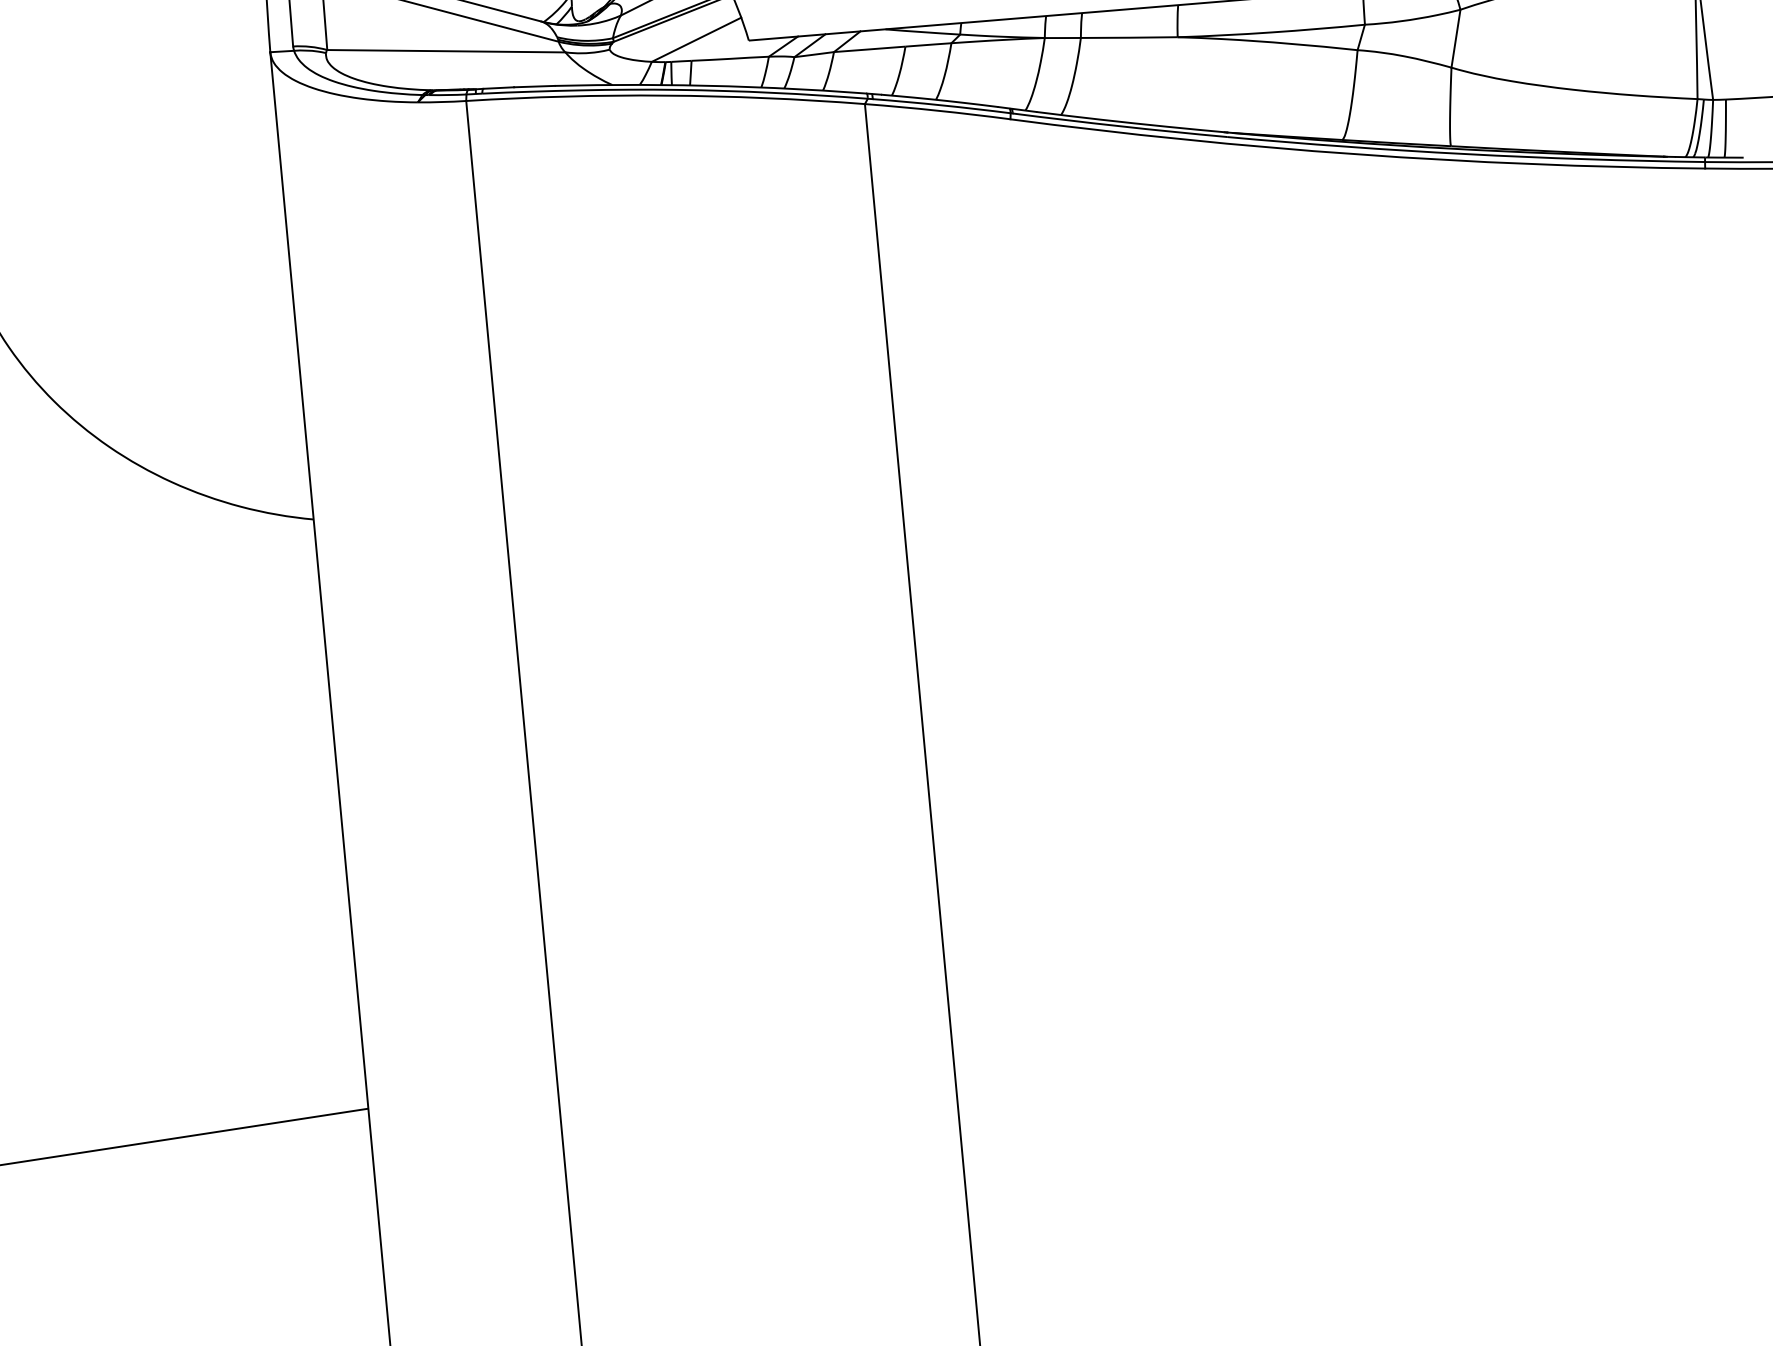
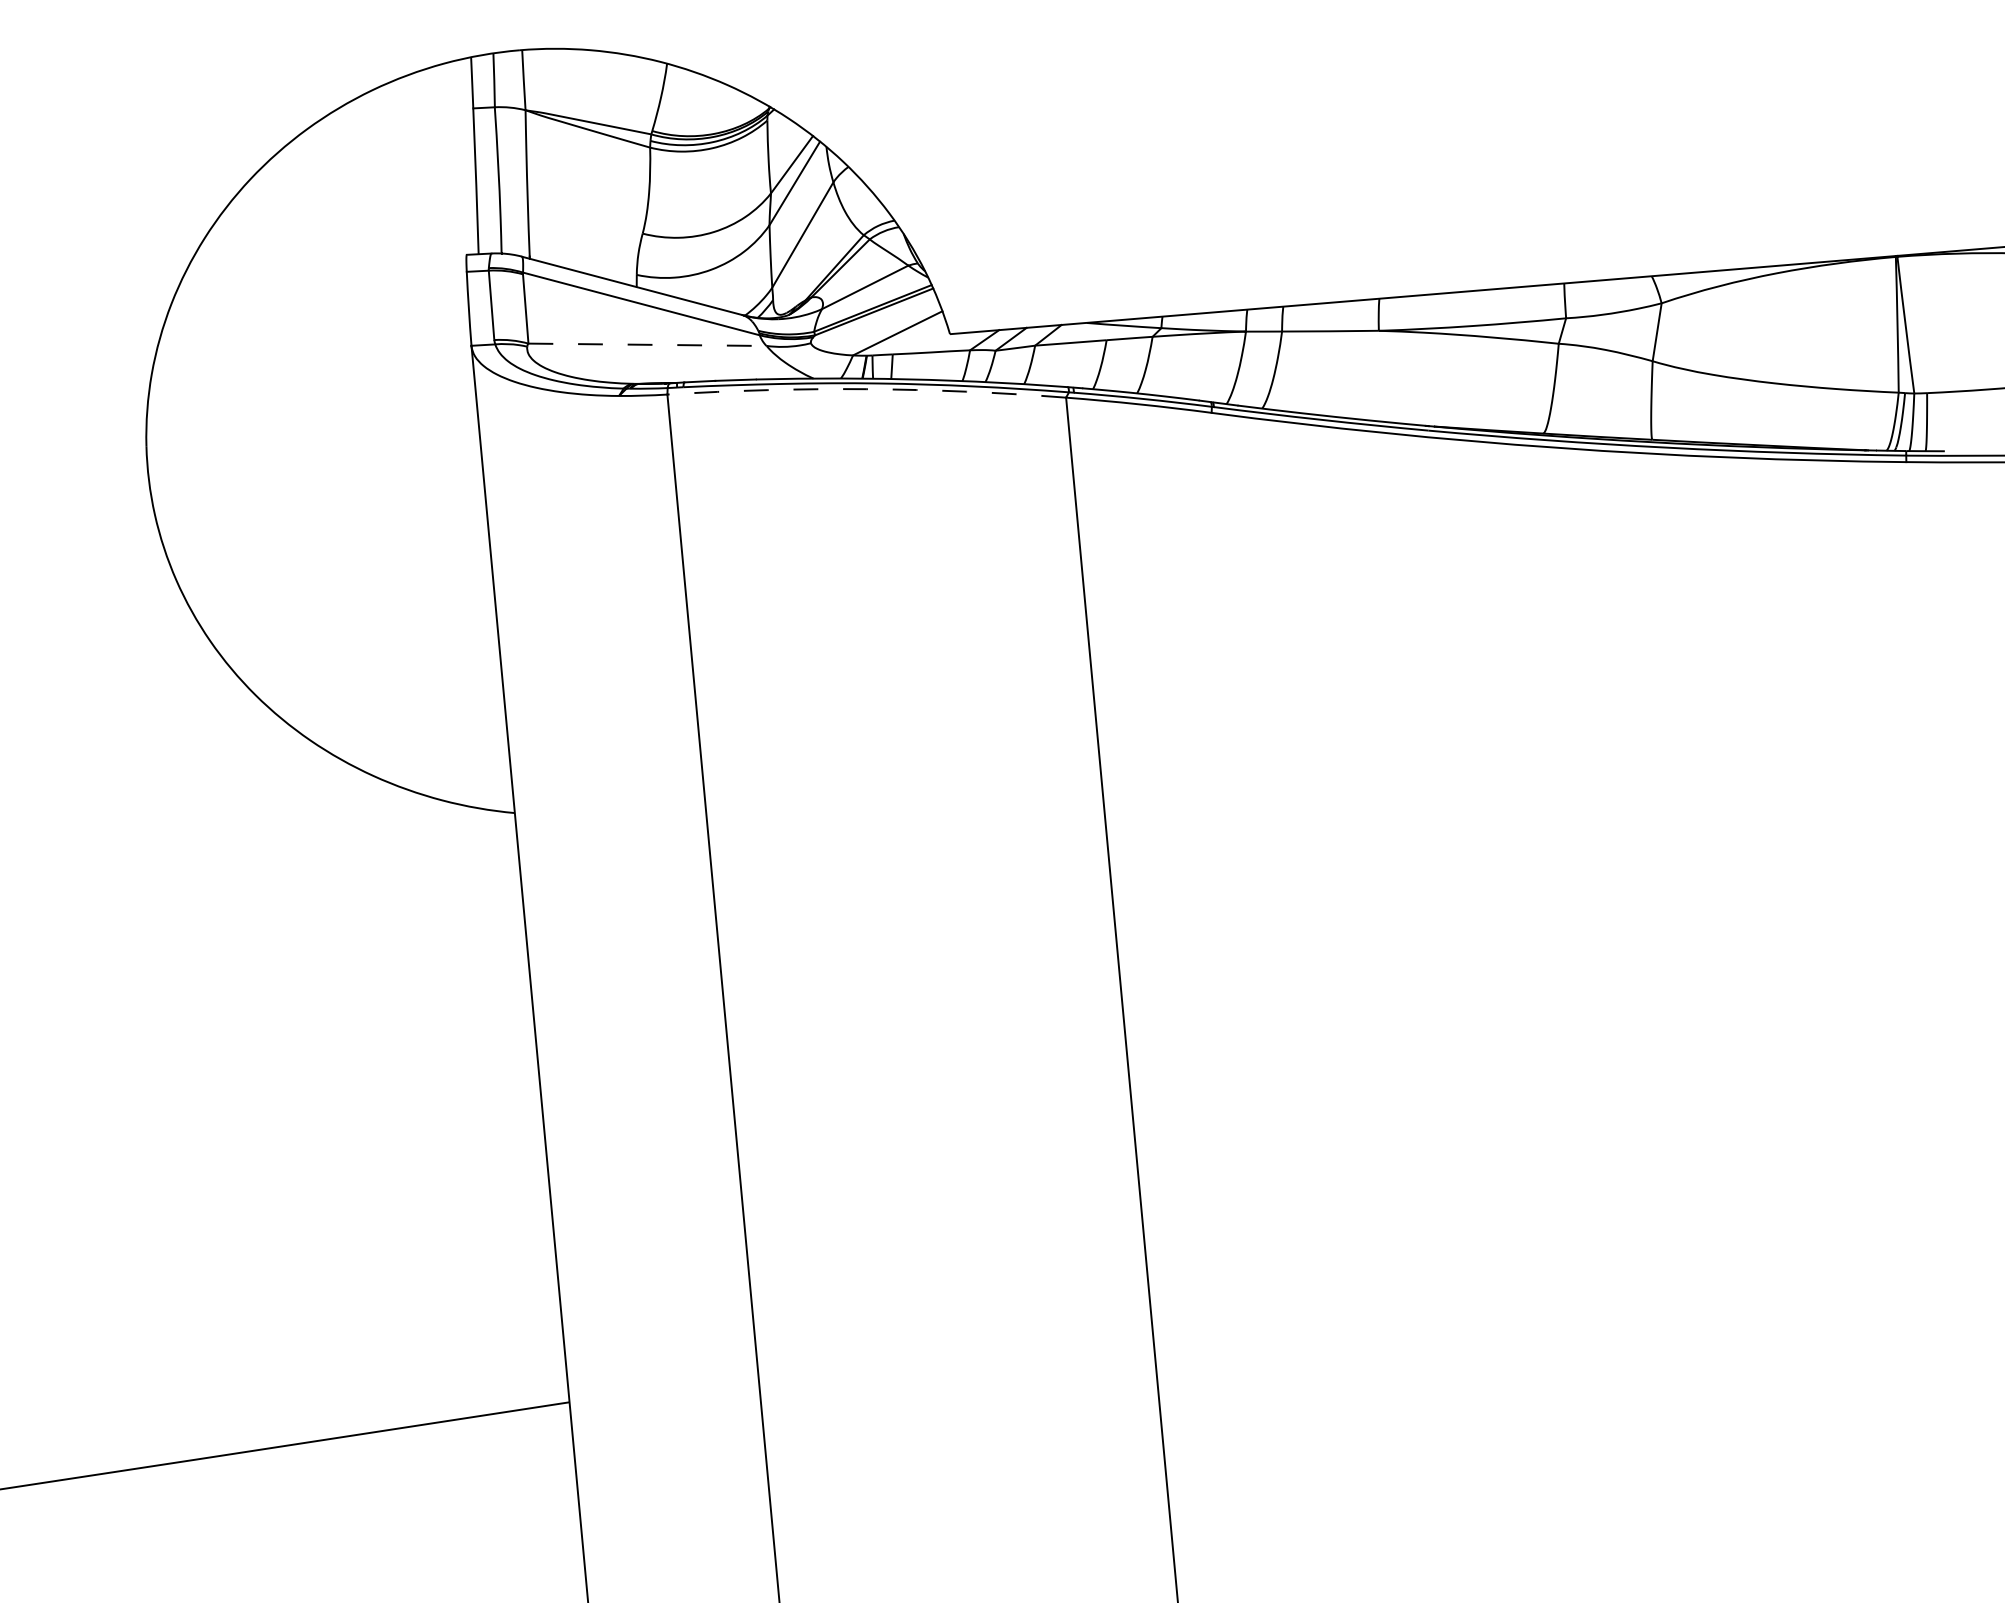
line: (446, 50) -> (647, 344), solid -> dashed
arc: (665, 95) -> (866, 389), solid -> dashed

